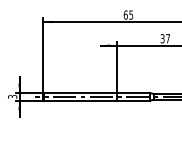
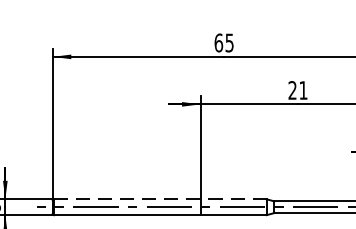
text: (164, 38) -> (296, 90), 37 -> 21
line: (96, 92) -> (159, 198), solid -> dashed

